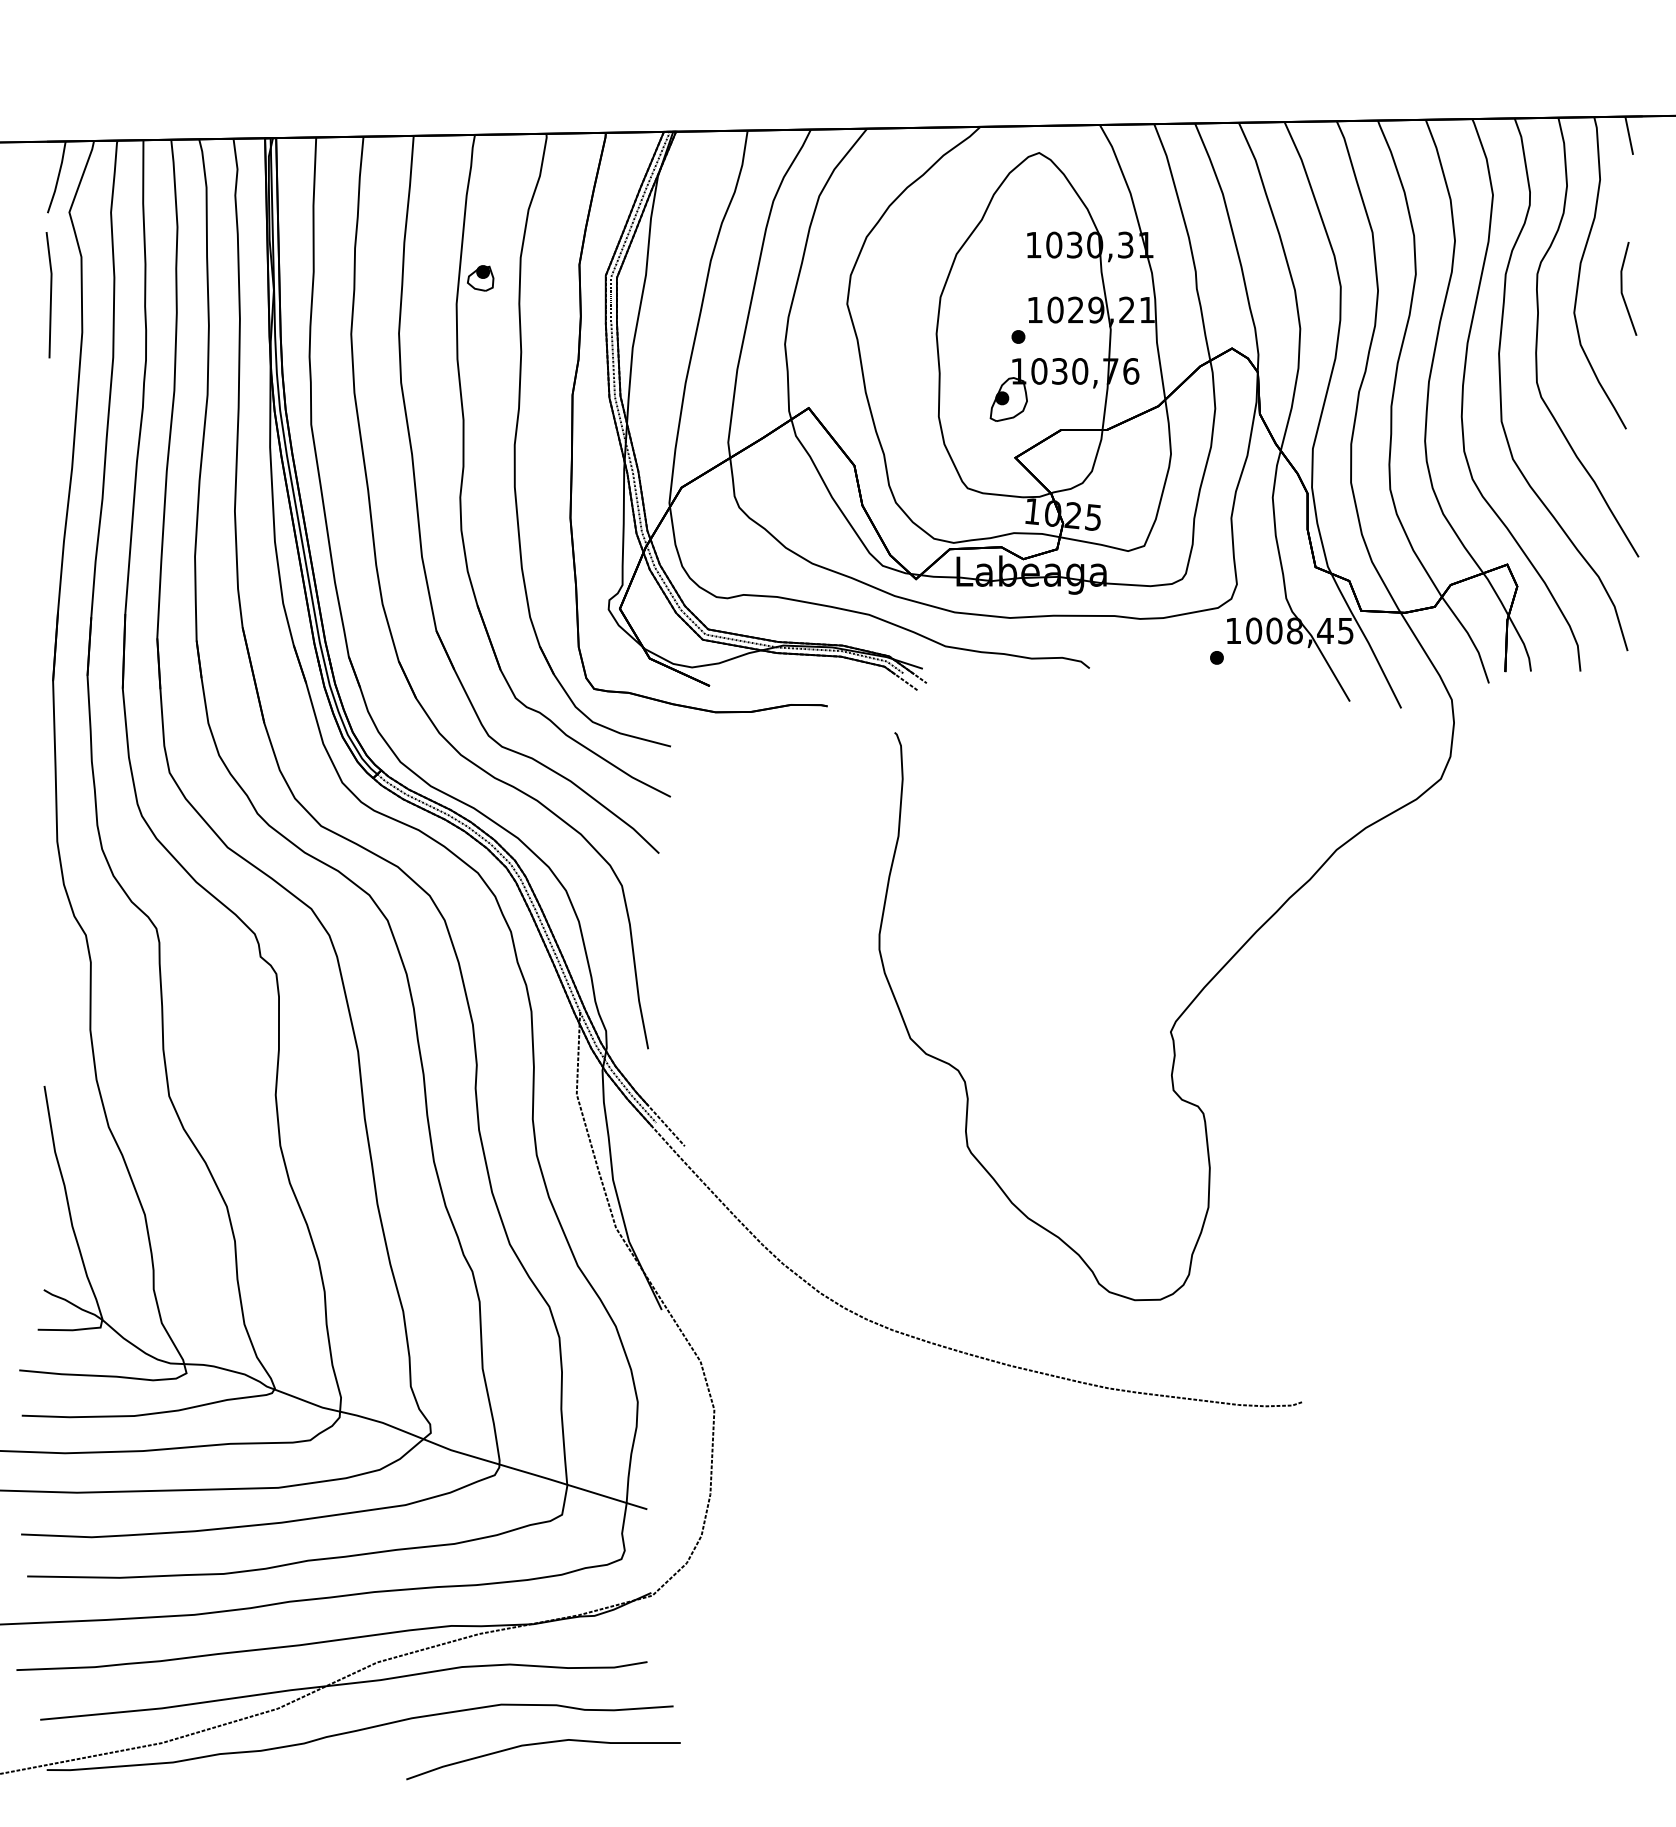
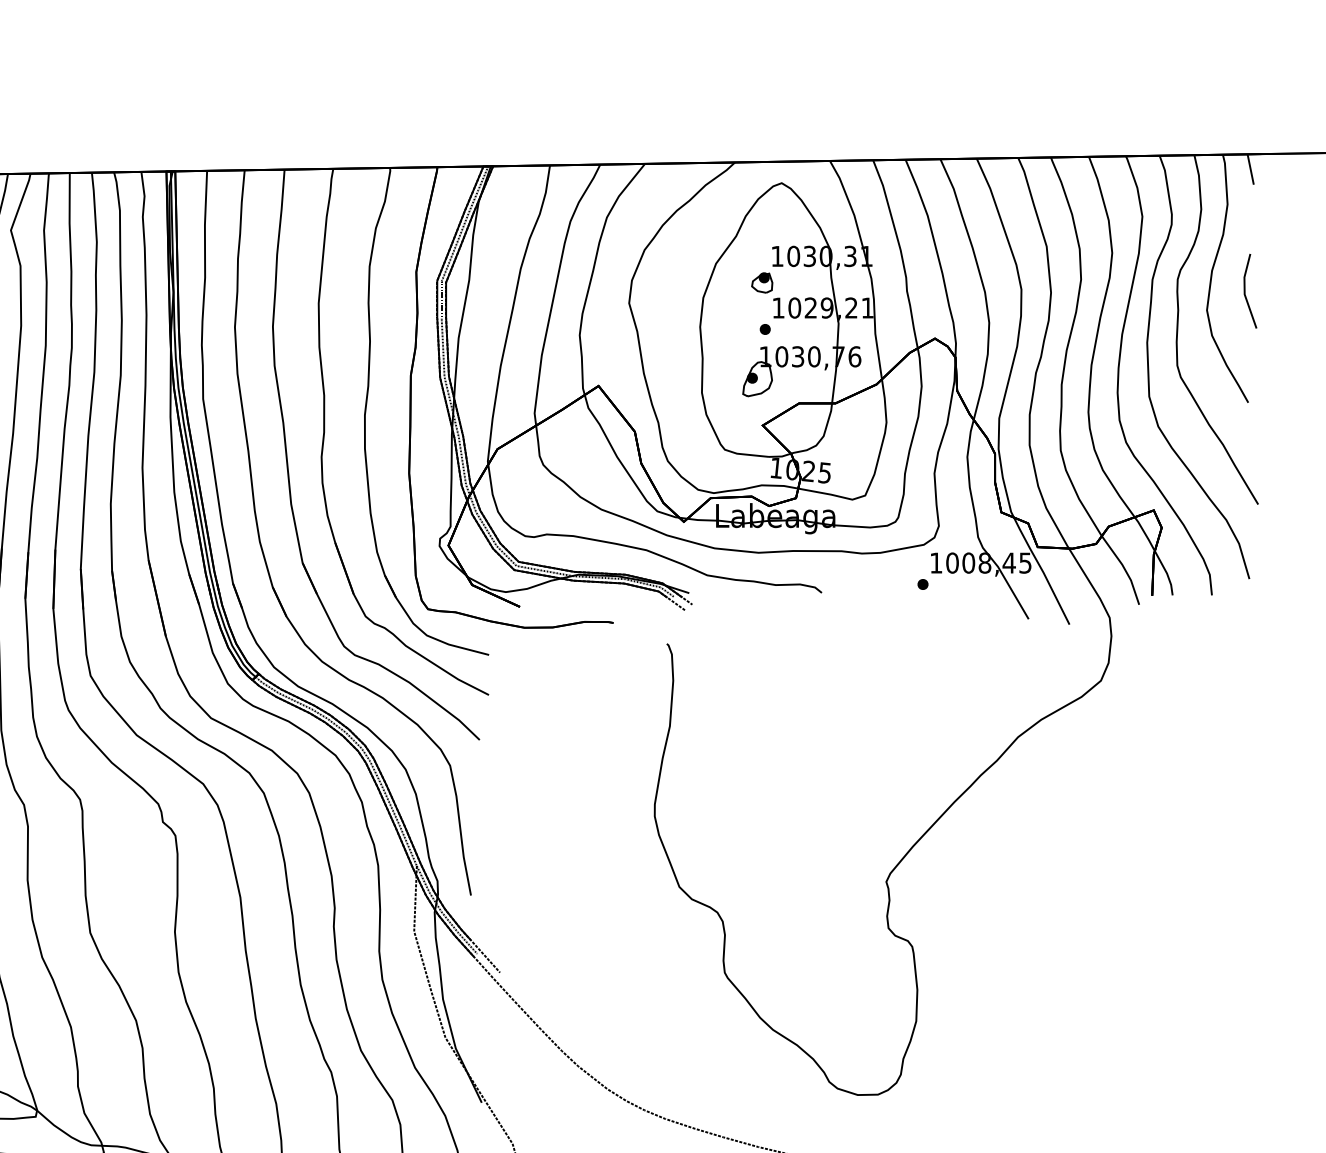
part: (480, 278) -> (762, 282), moved

